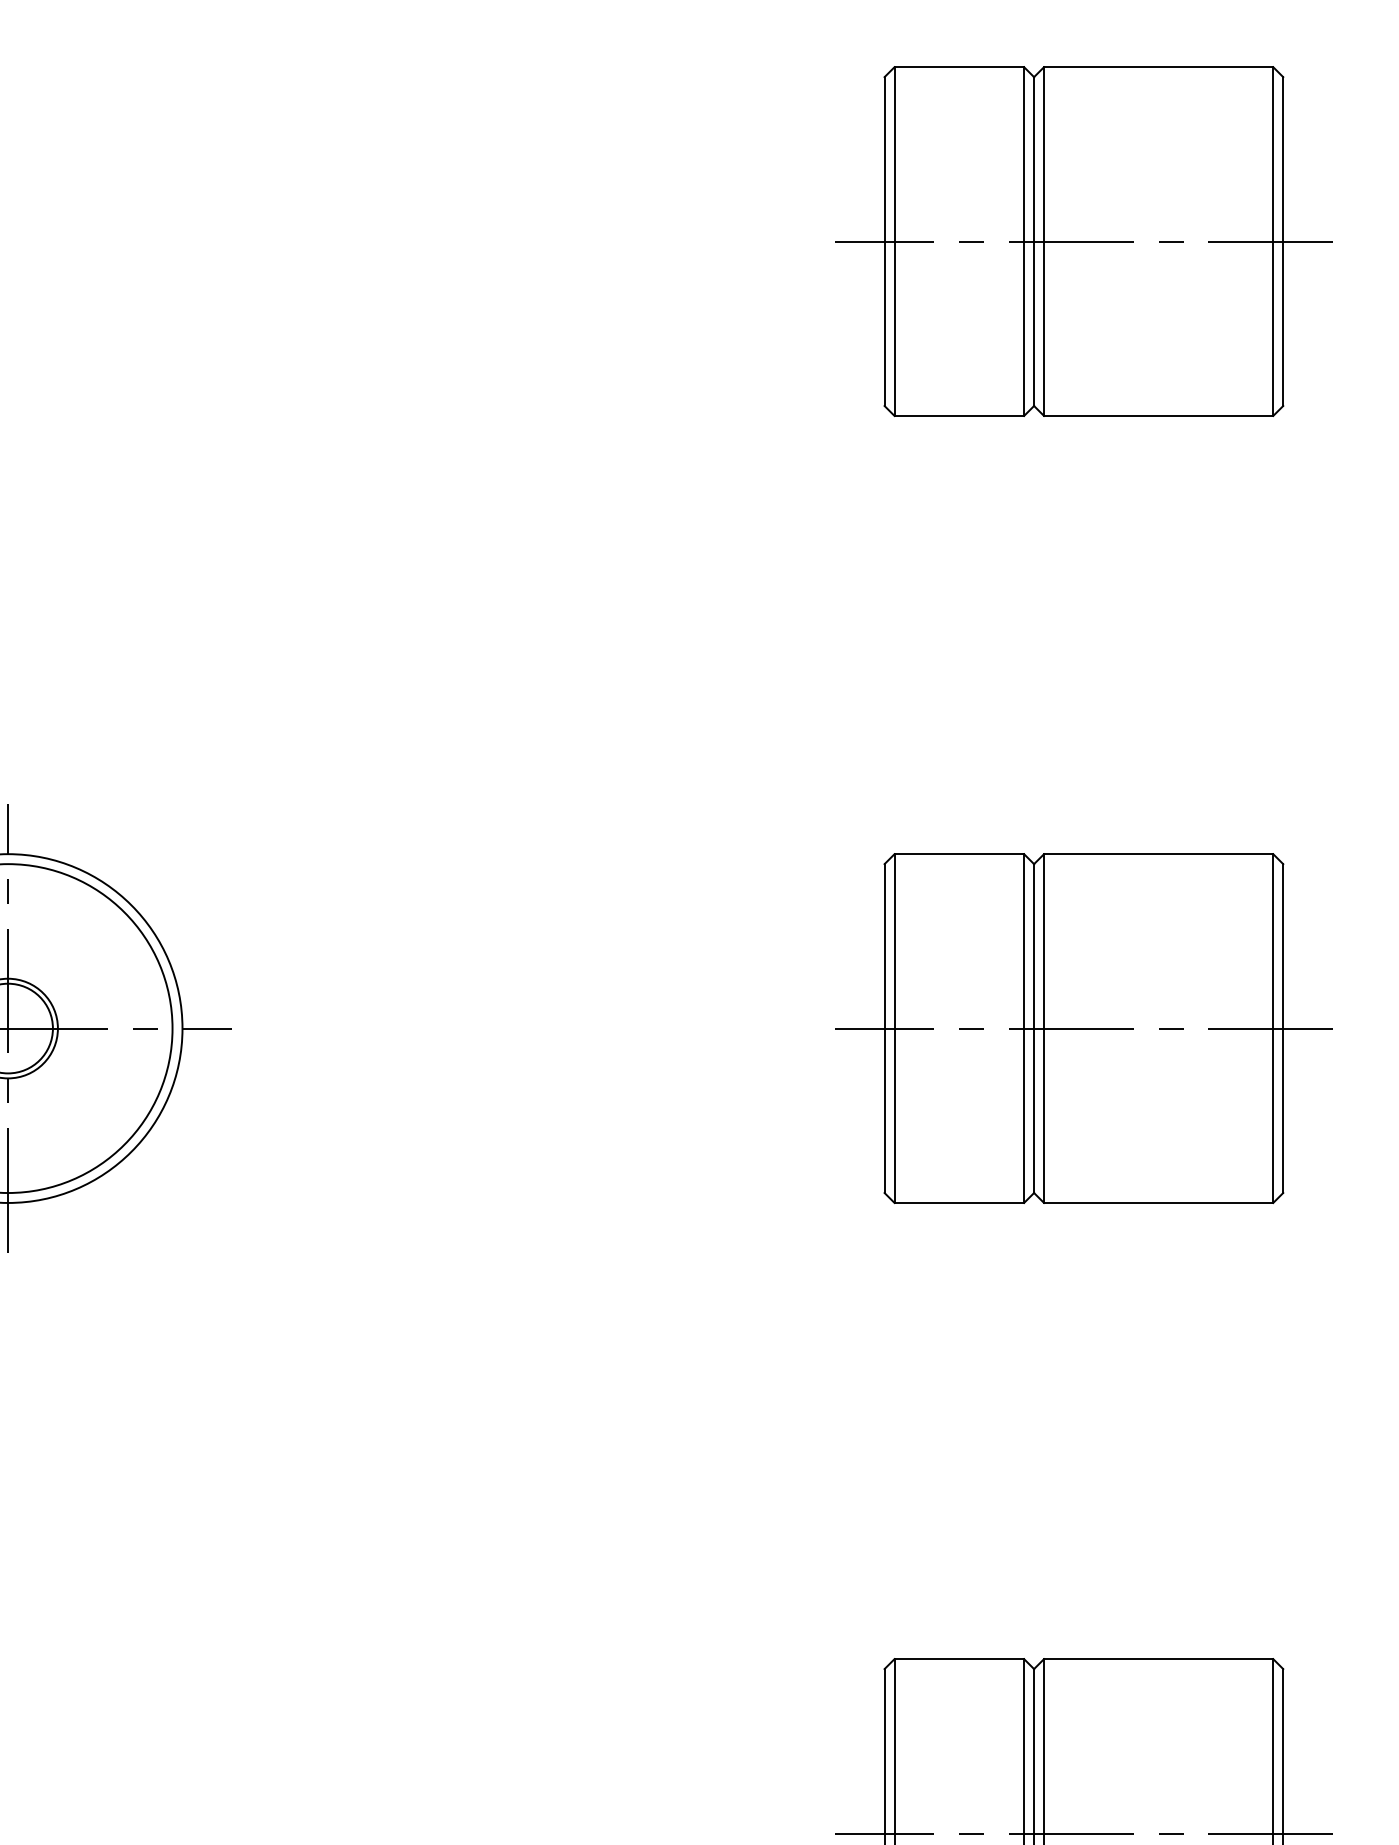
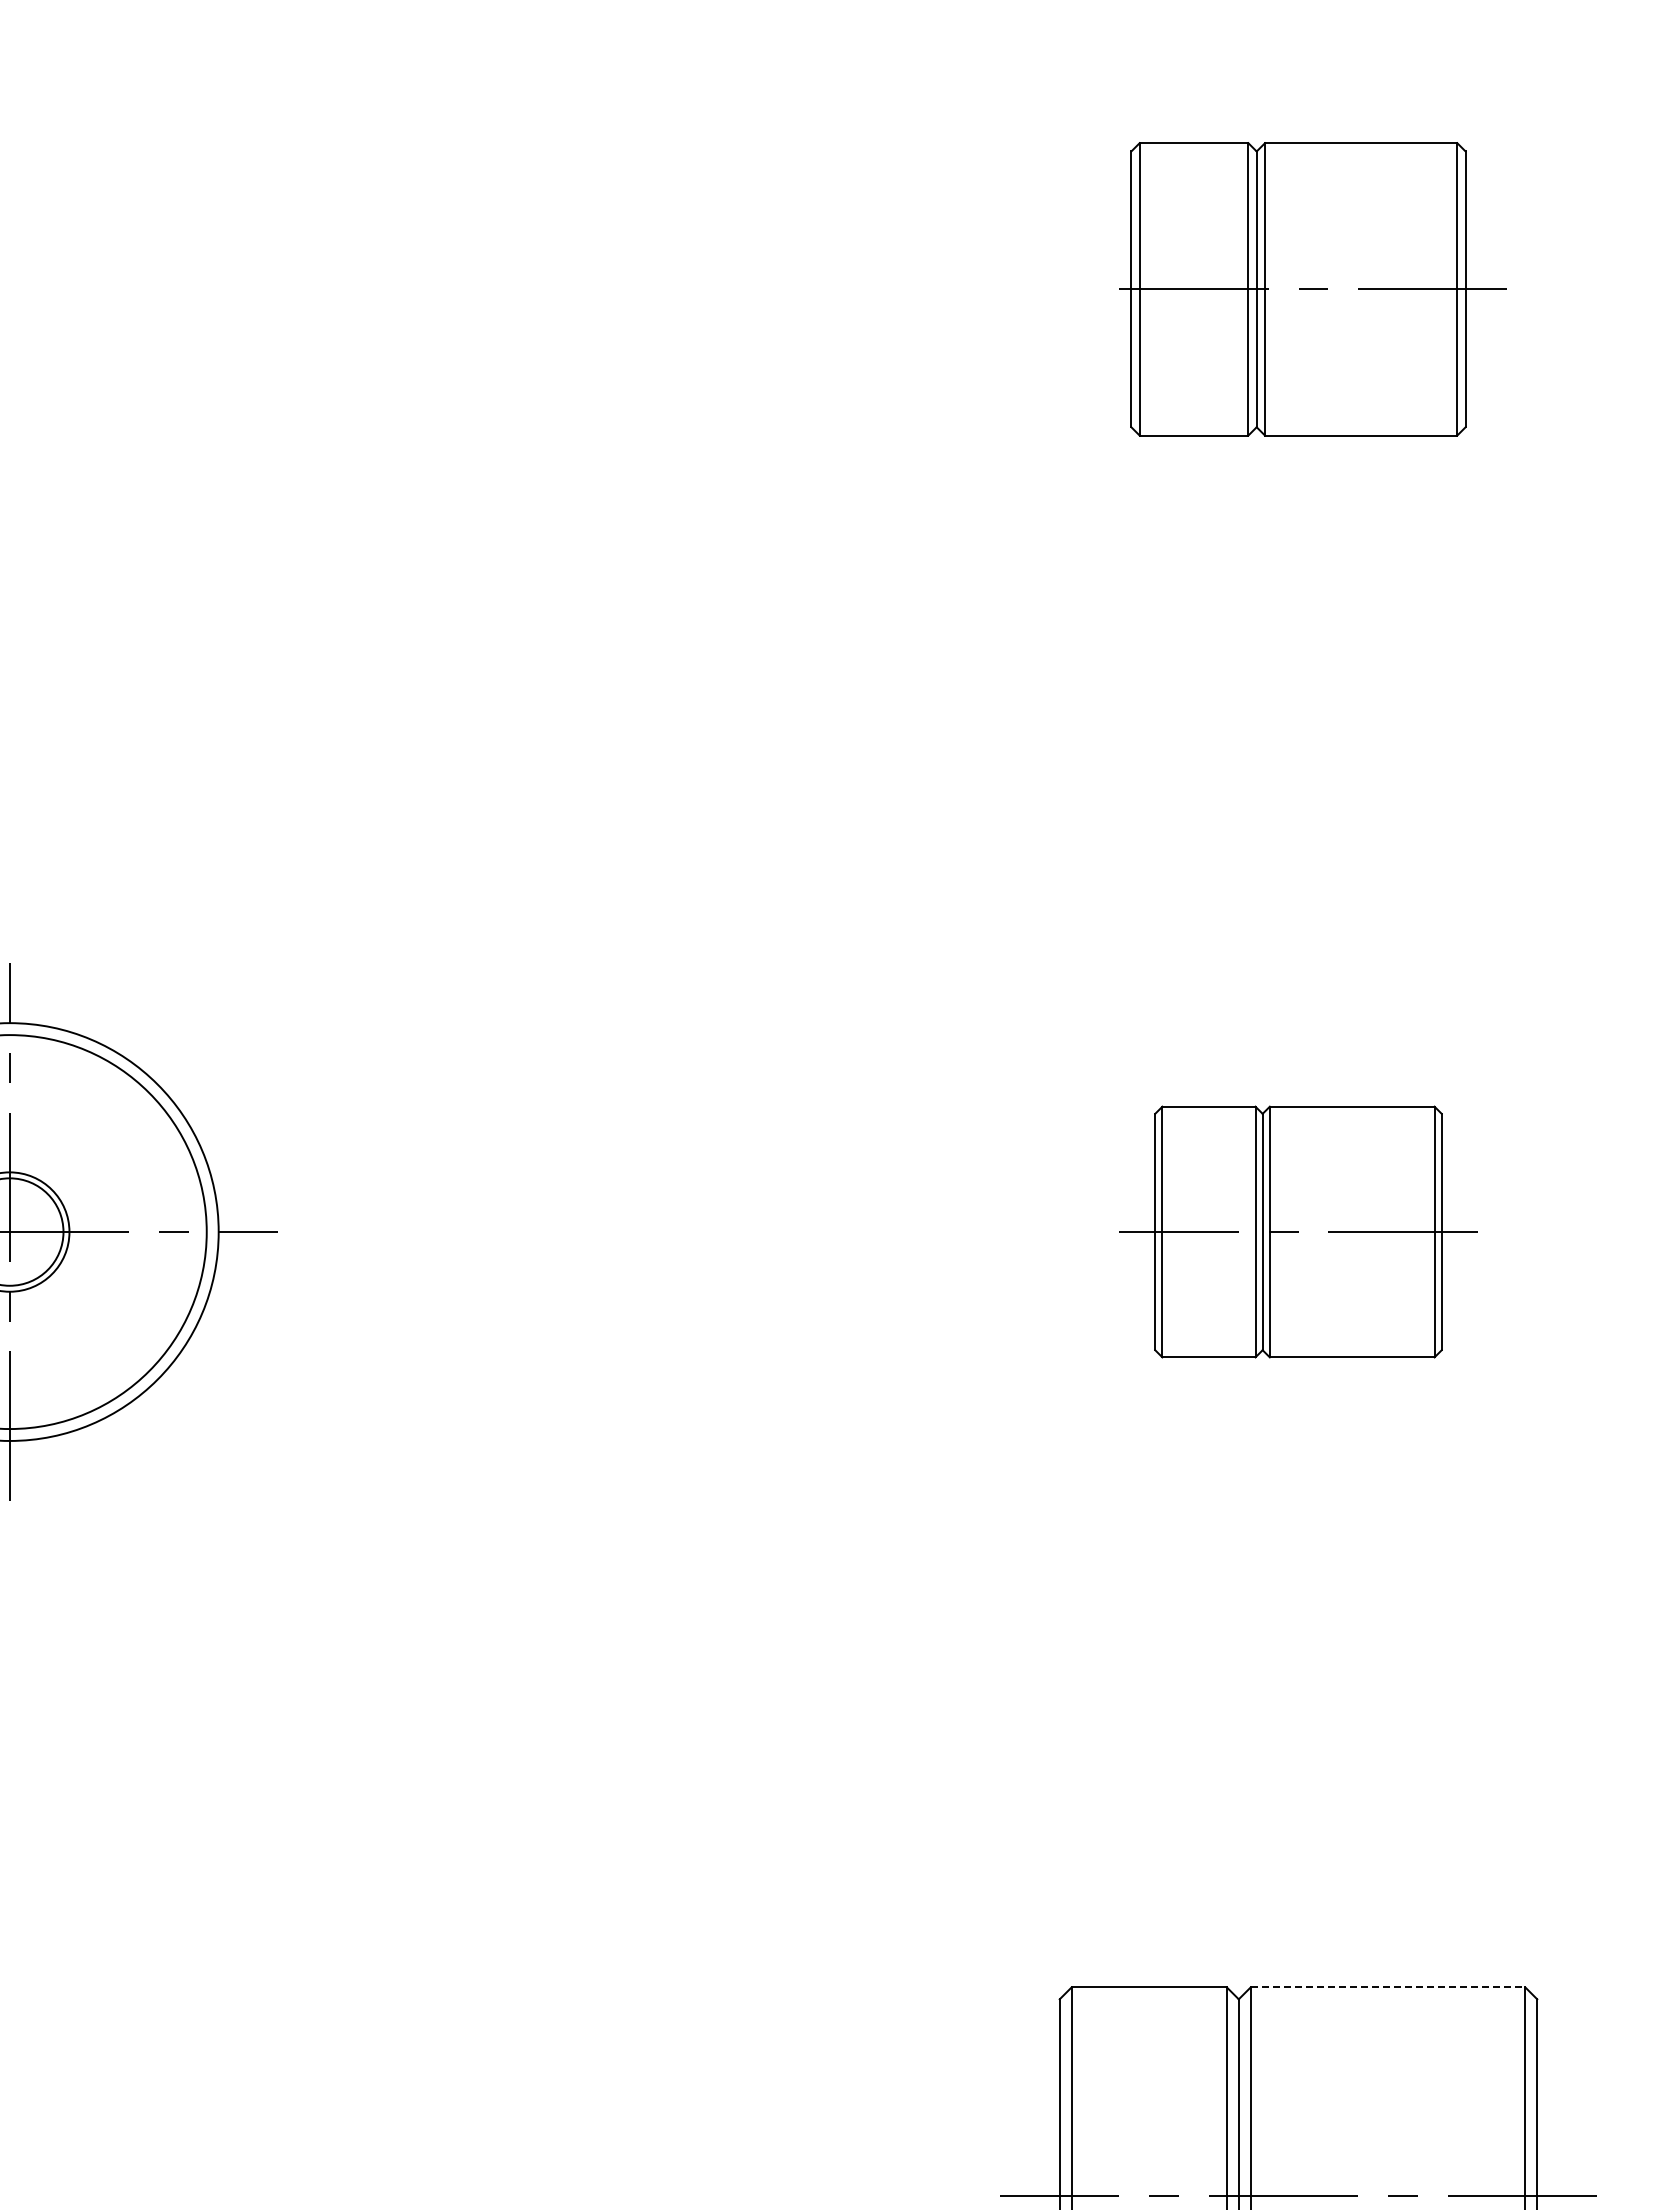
part: (1083, 241) -> (1298, 289), size x0.7
part: (1083, 1028) -> (1298, 1231), size x0.6
line: (1159, 1659) -> (1388, 1987), solid -> dashed

